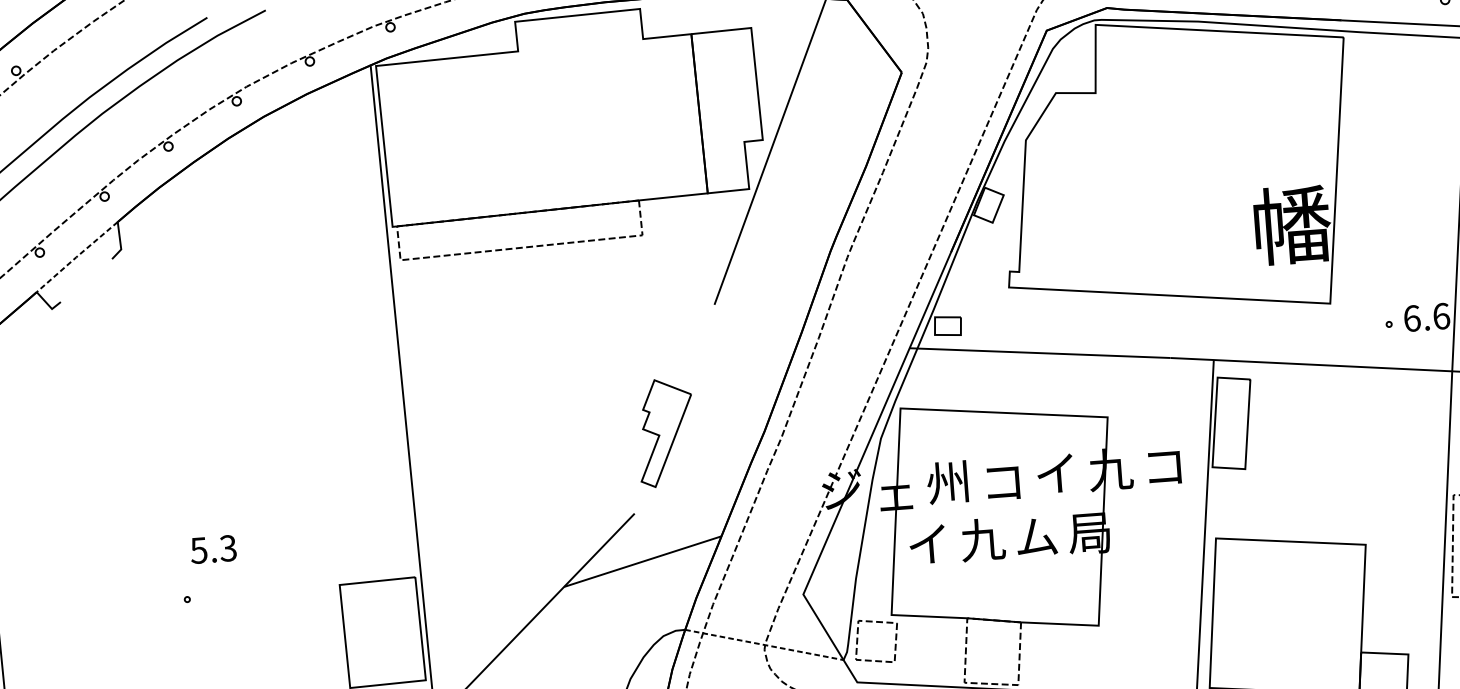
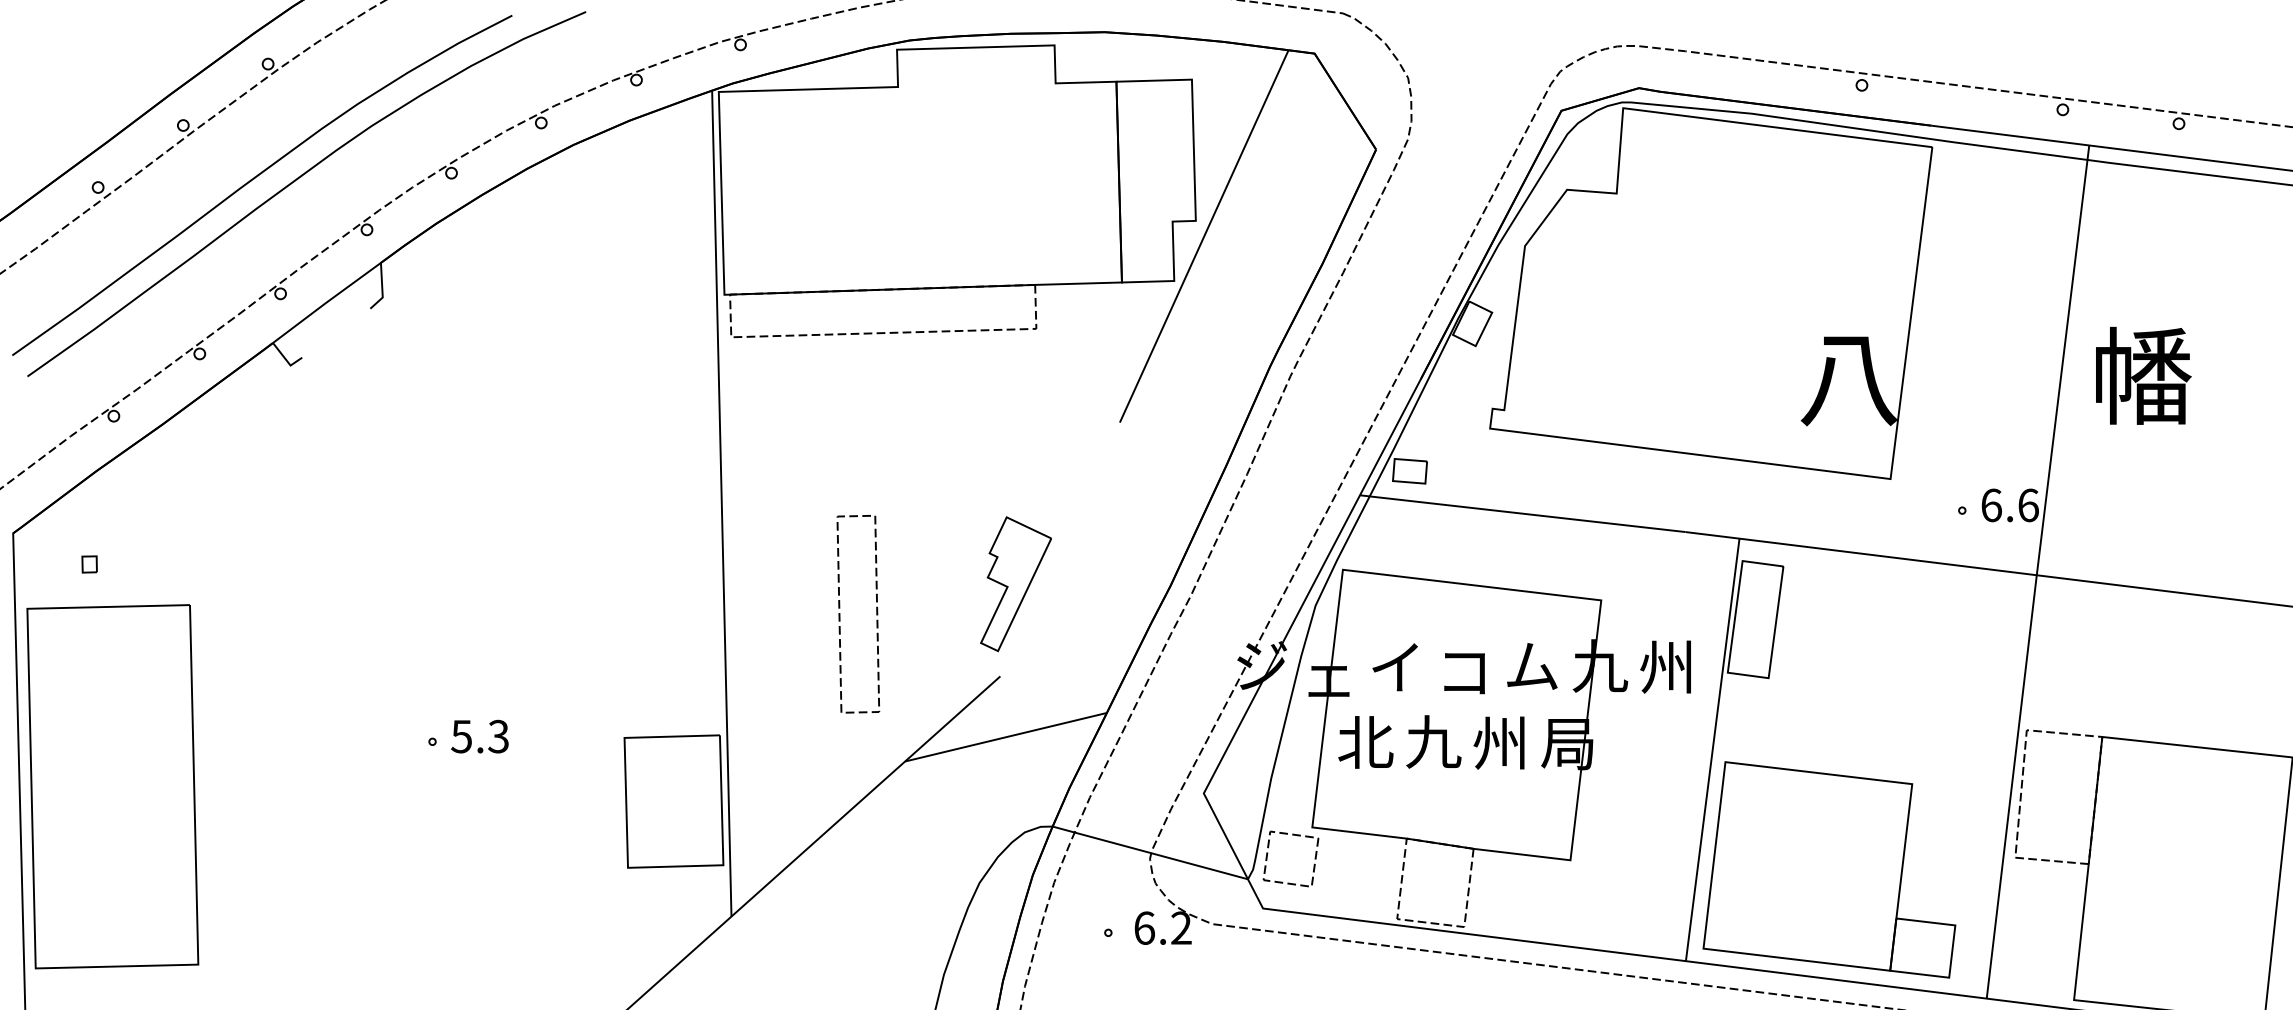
text: (1291, 225) -> (1849, 377), 幡 -> 八
line: (76, 257) -> (325, 303), dashed -> solid
part: (665, 433) -> (1015, 584), moved
text: (1162, 466) -> (1665, 666), コ -> 州
text: (1056, 473) -> (1532, 665), イ -> ム
part: (503, 474) -> (840, 614), added
text: (947, 482) -> (1394, 666), 州 -> イ
text: (1035, 536) -> (1499, 742), ム -> 州
text: (928, 544) -> (1365, 742), イ -> 北
text: (213, 549) -> (479, 736), moved
line: (764, 644) -> (1150, 852), dashed -> solid

